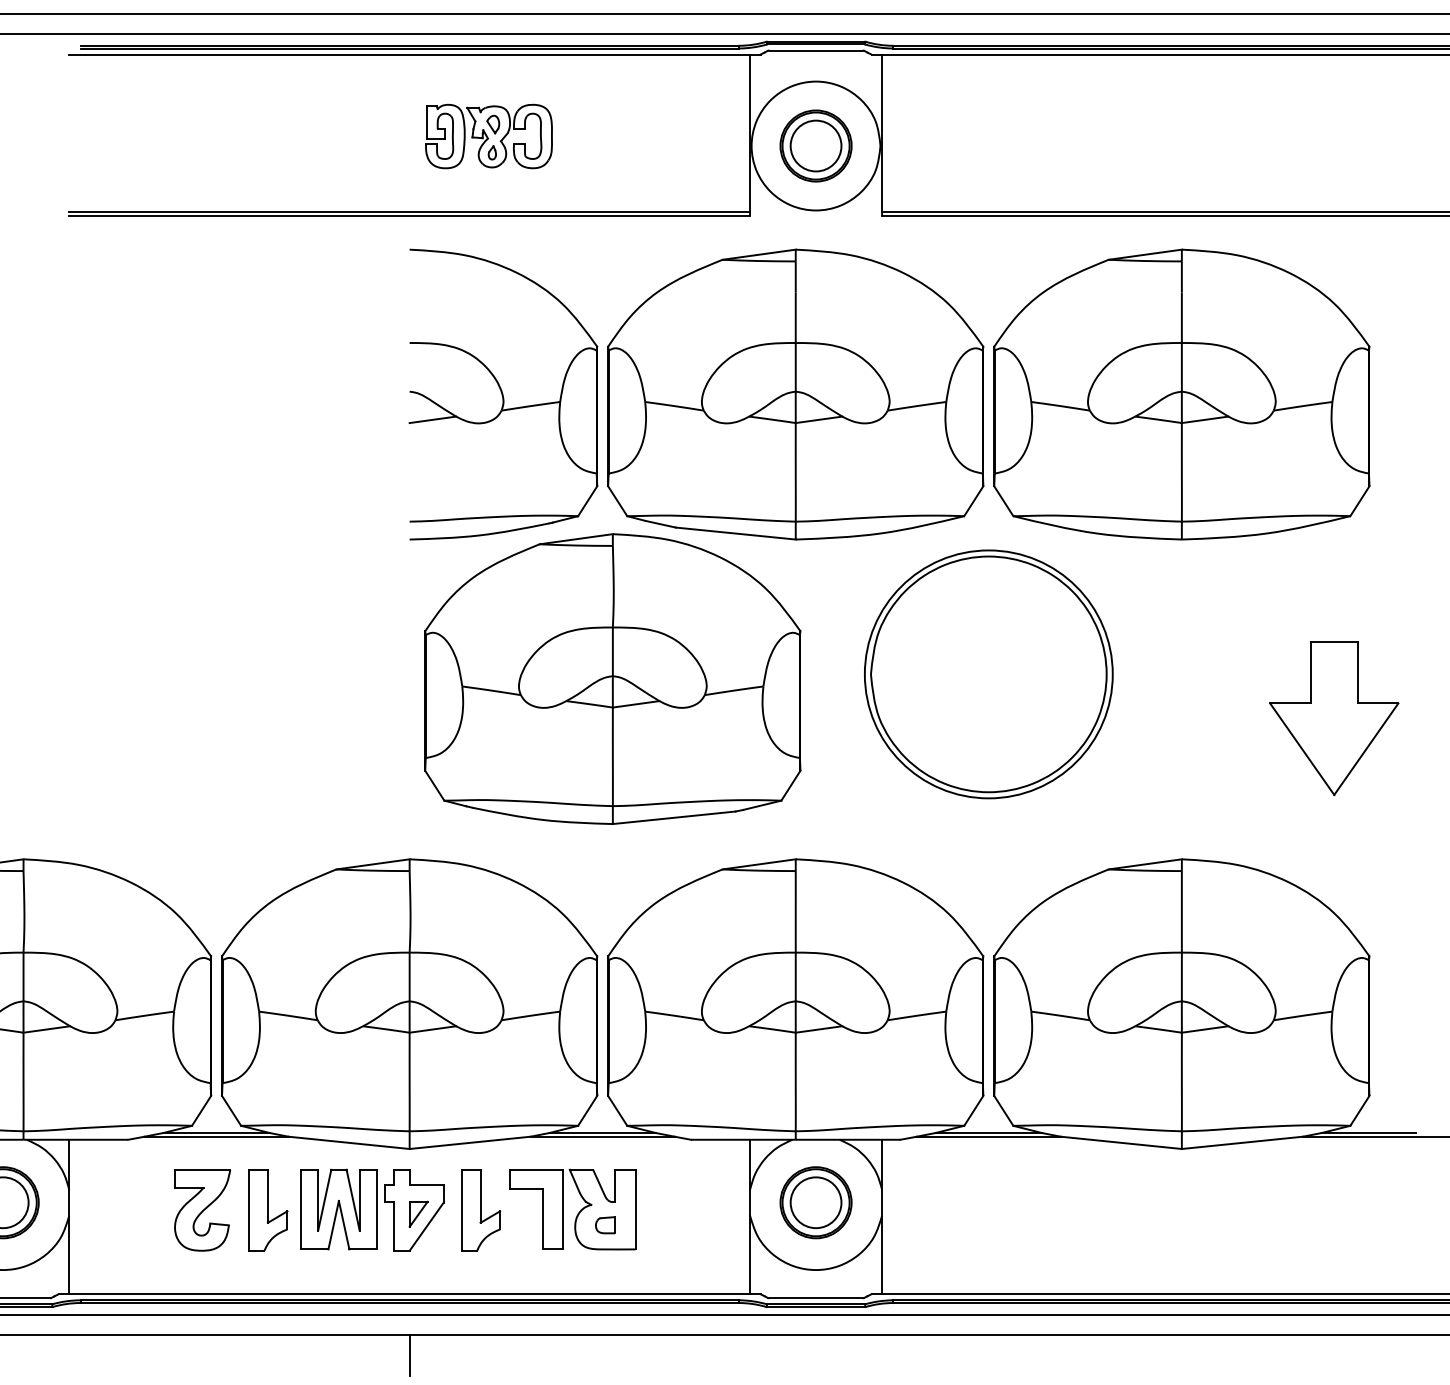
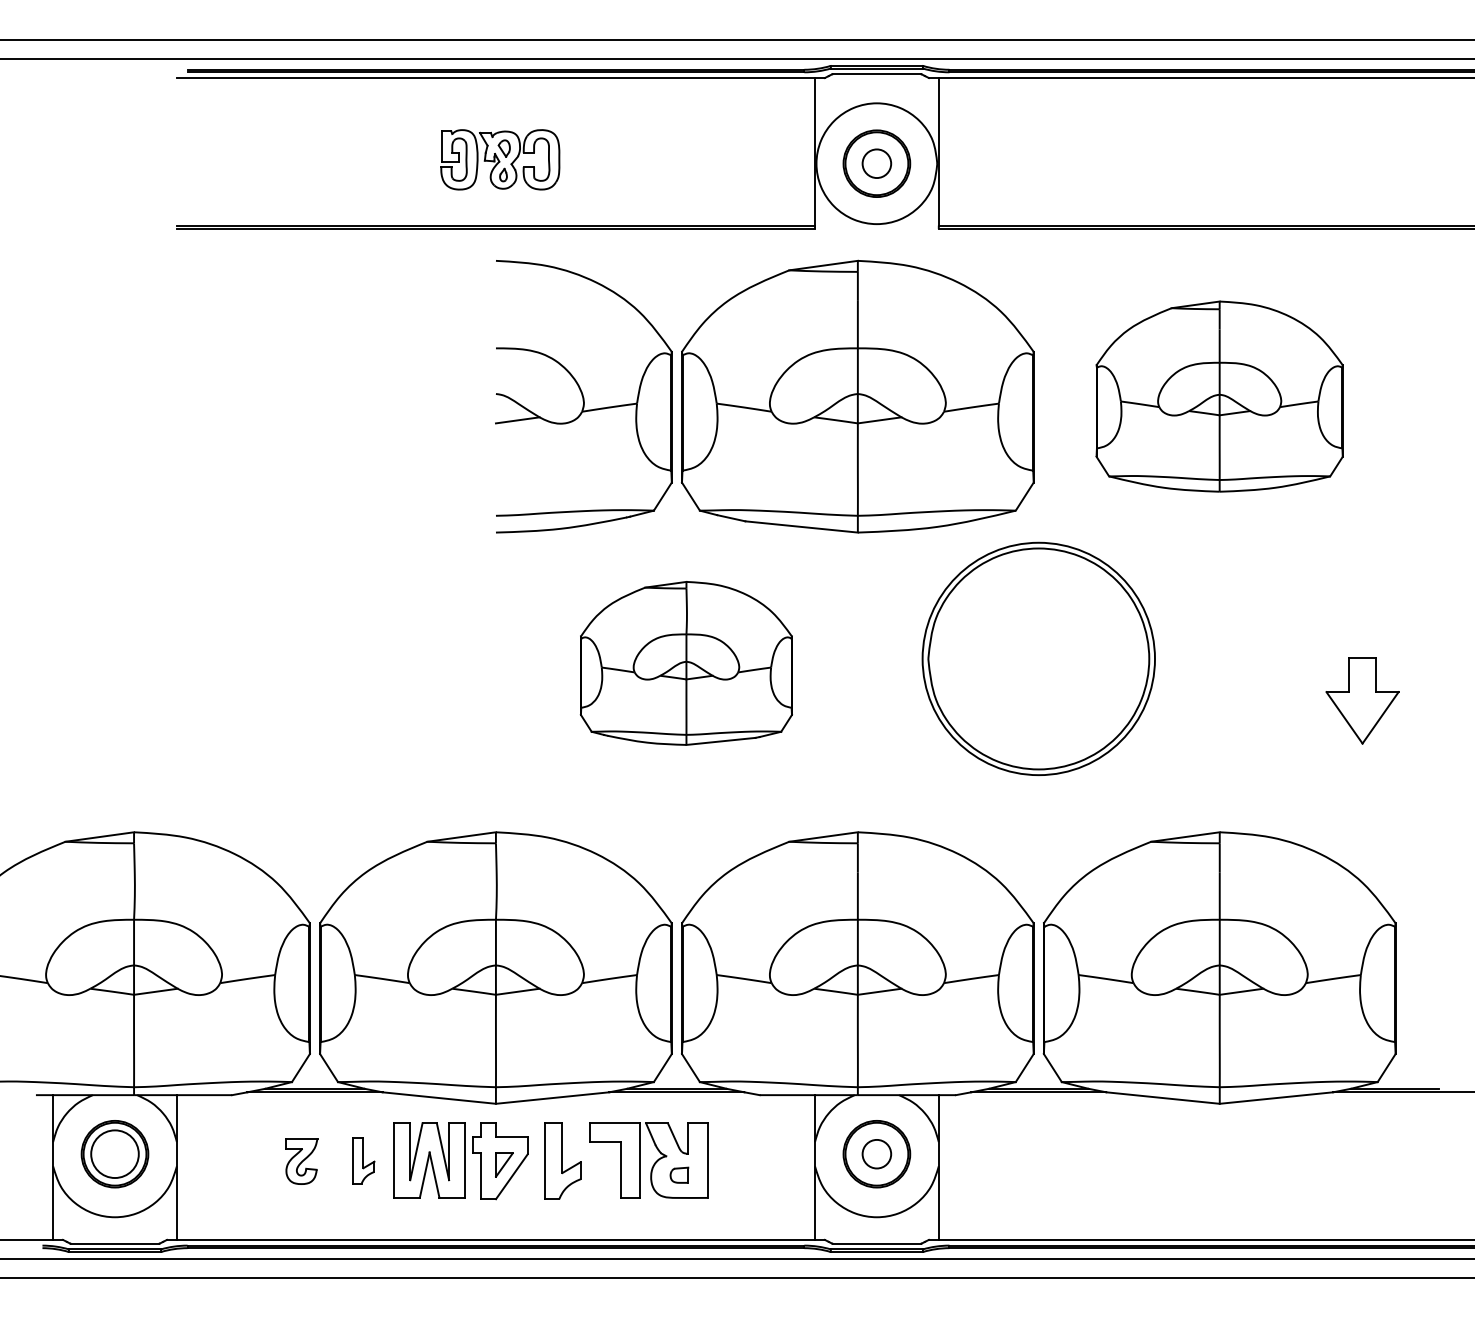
part: (489, 136) -> (500, 159), moved
circle: (815, 145) -> (876, 163), size x0.6
part: (1181, 394) -> (1219, 396), size x0.7
part: (612, 679) -> (686, 663), size x0.6
part: (1334, 718) -> (1362, 700), size x0.6
circle: (815, 1203) -> (876, 1154), size x0.6
part: (268, 1209) -> (363, 1160), size x0.6
part: (202, 1210) -> (301, 1161), size x0.6
line: (409, 1355) -> (495, 1297), removed

